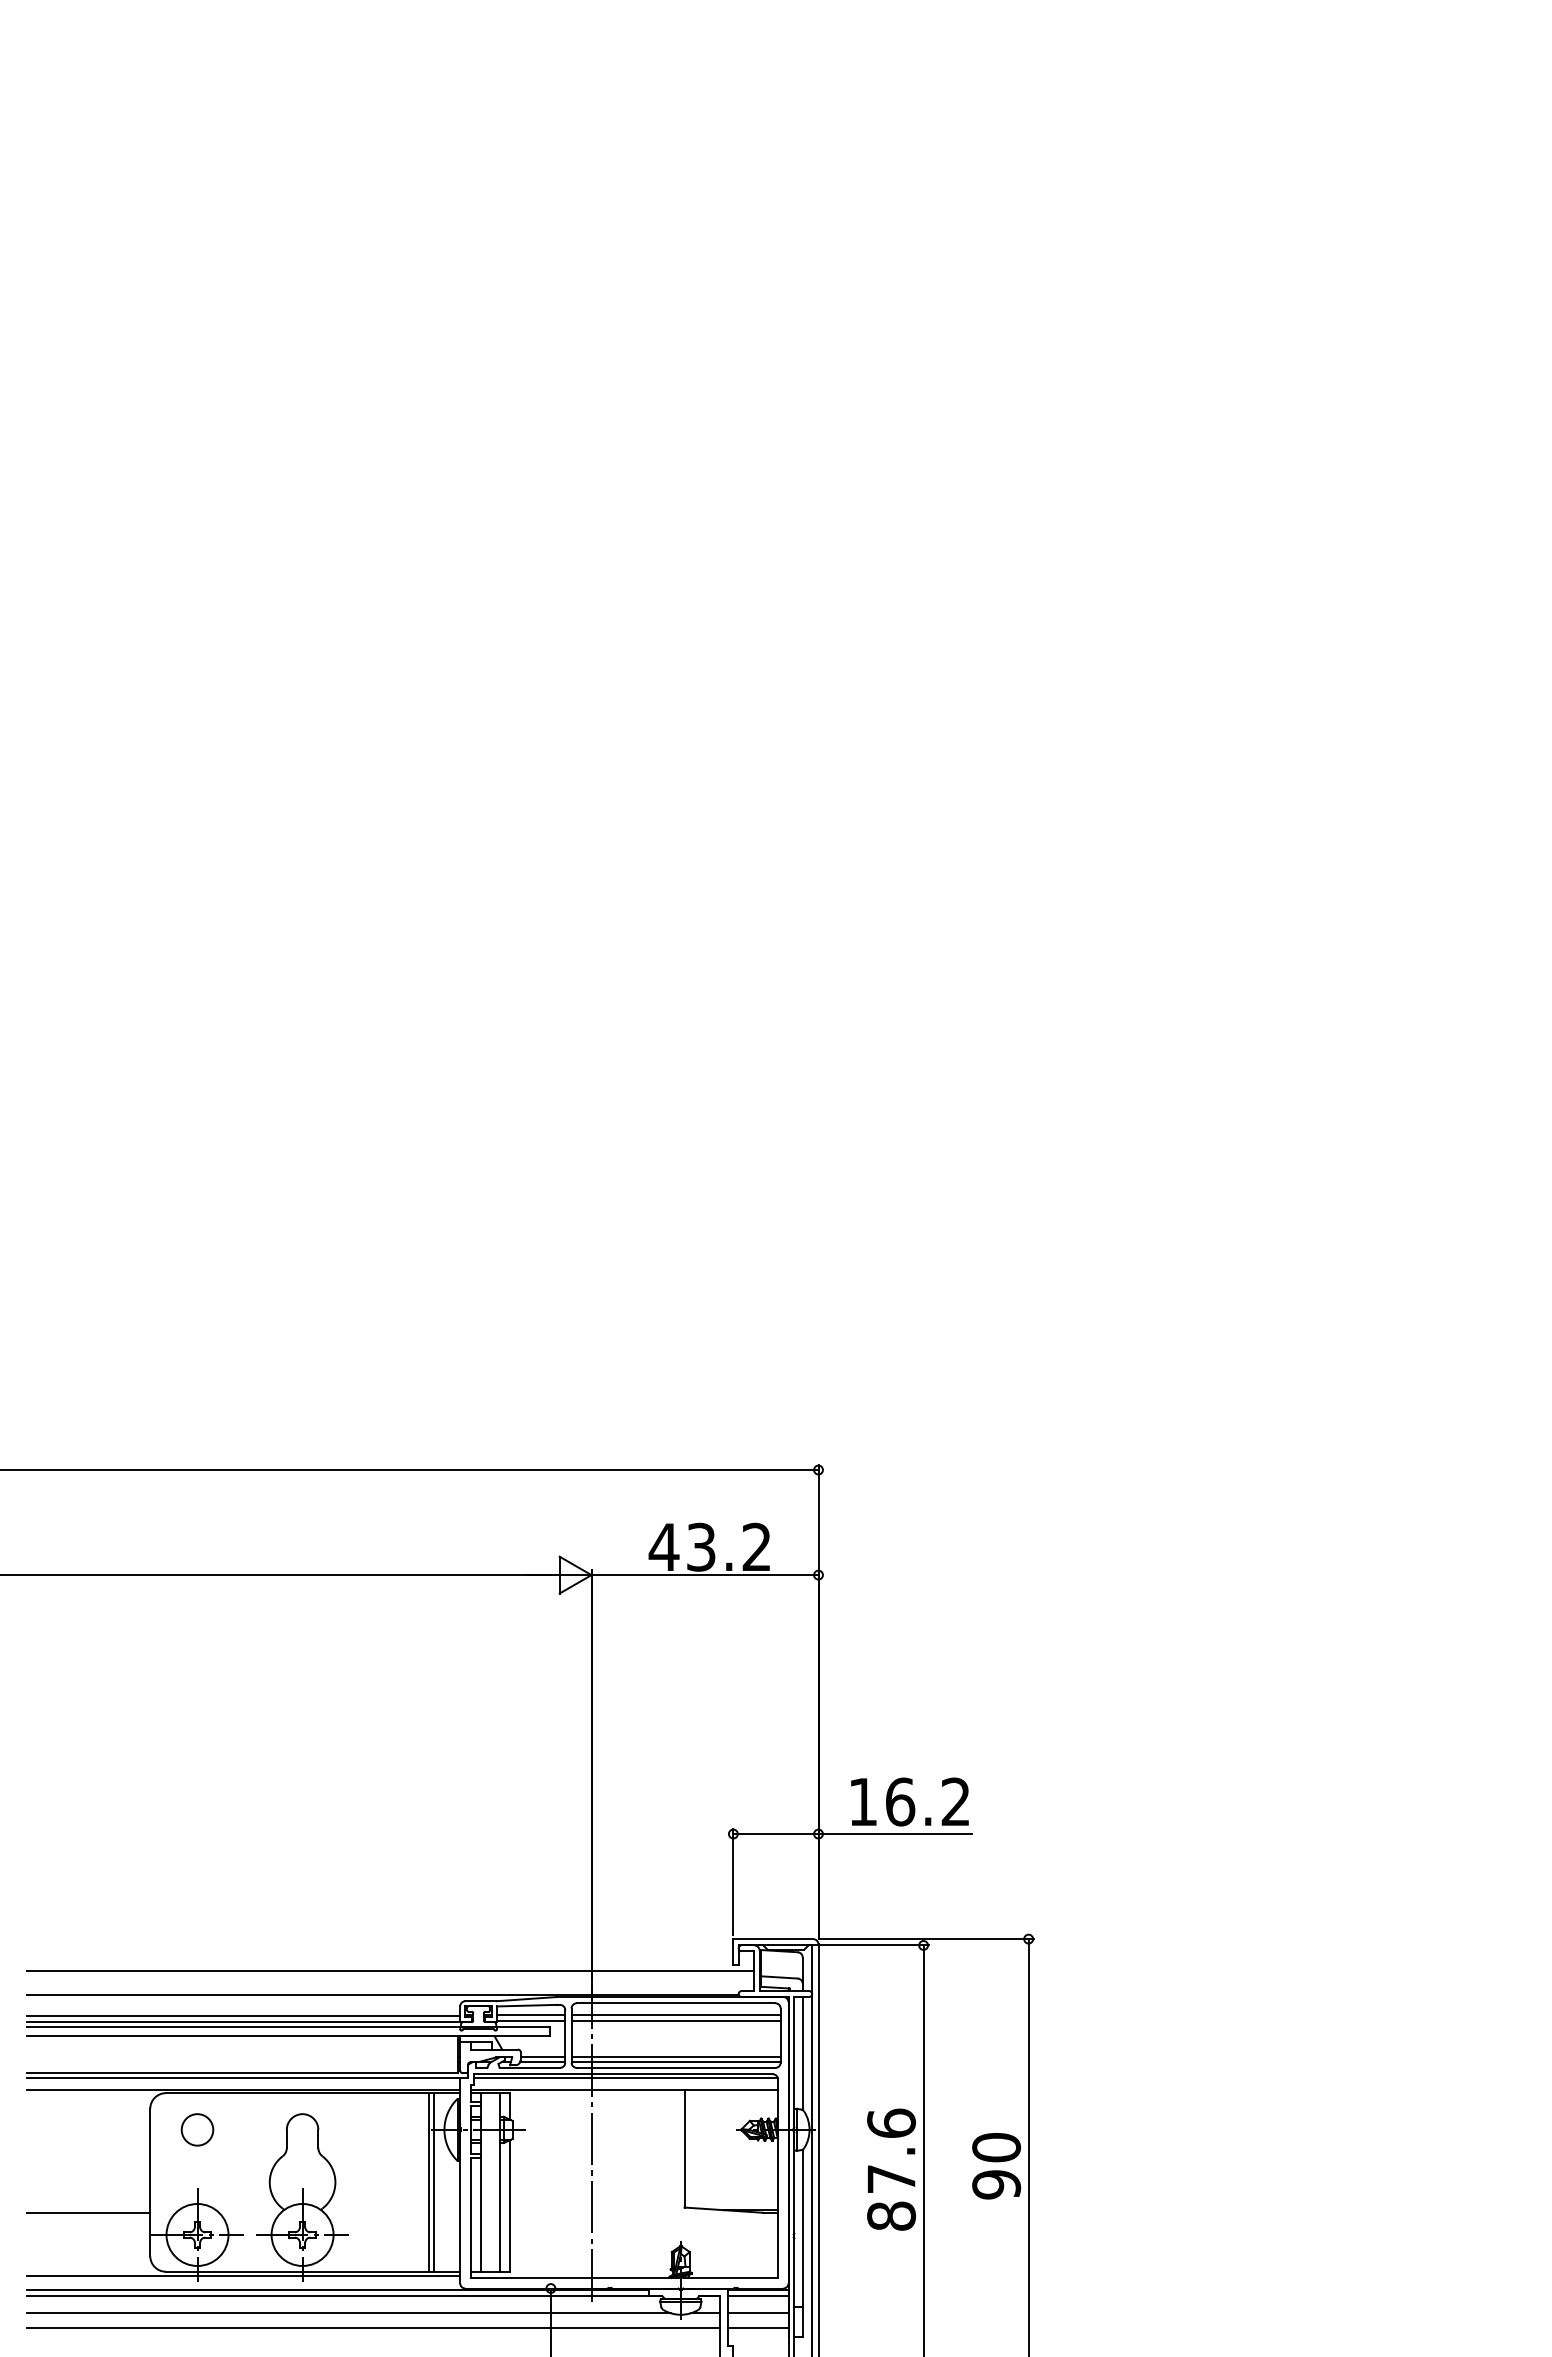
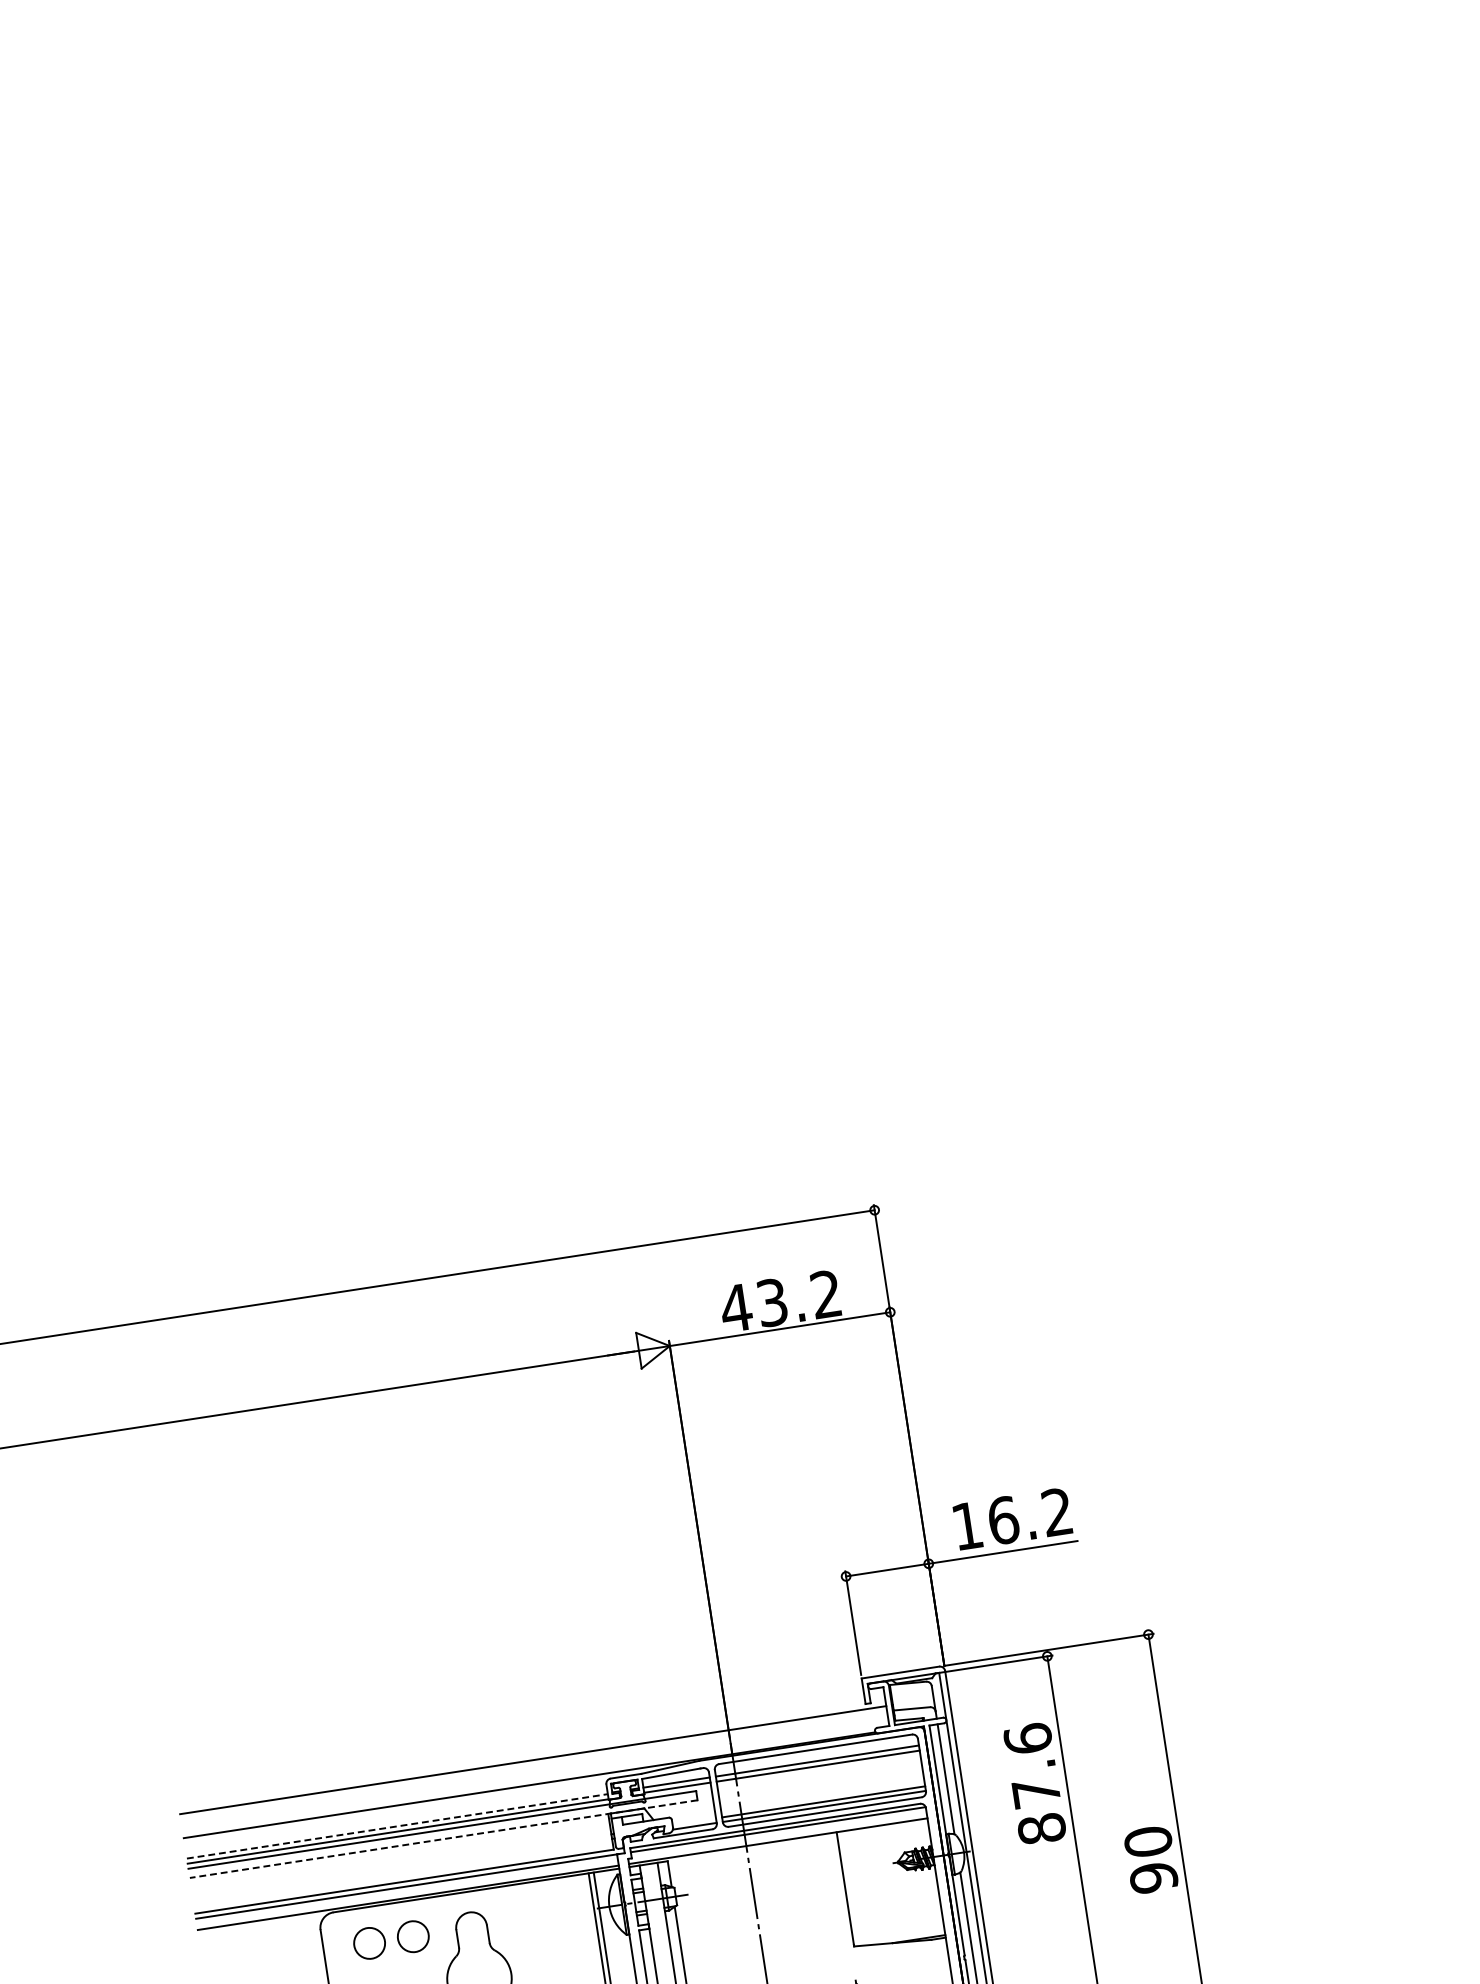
line: (243, 2016) -> (397, 1826), solid -> dashed
line: (287, 2036) -> (443, 1839), solid -> dashed
line: (542, 2057) -> (693, 1821), removed
circle: (242, 2129) -> (413, 1936), added
text: (891, 2169) -> (1034, 1783), moved

